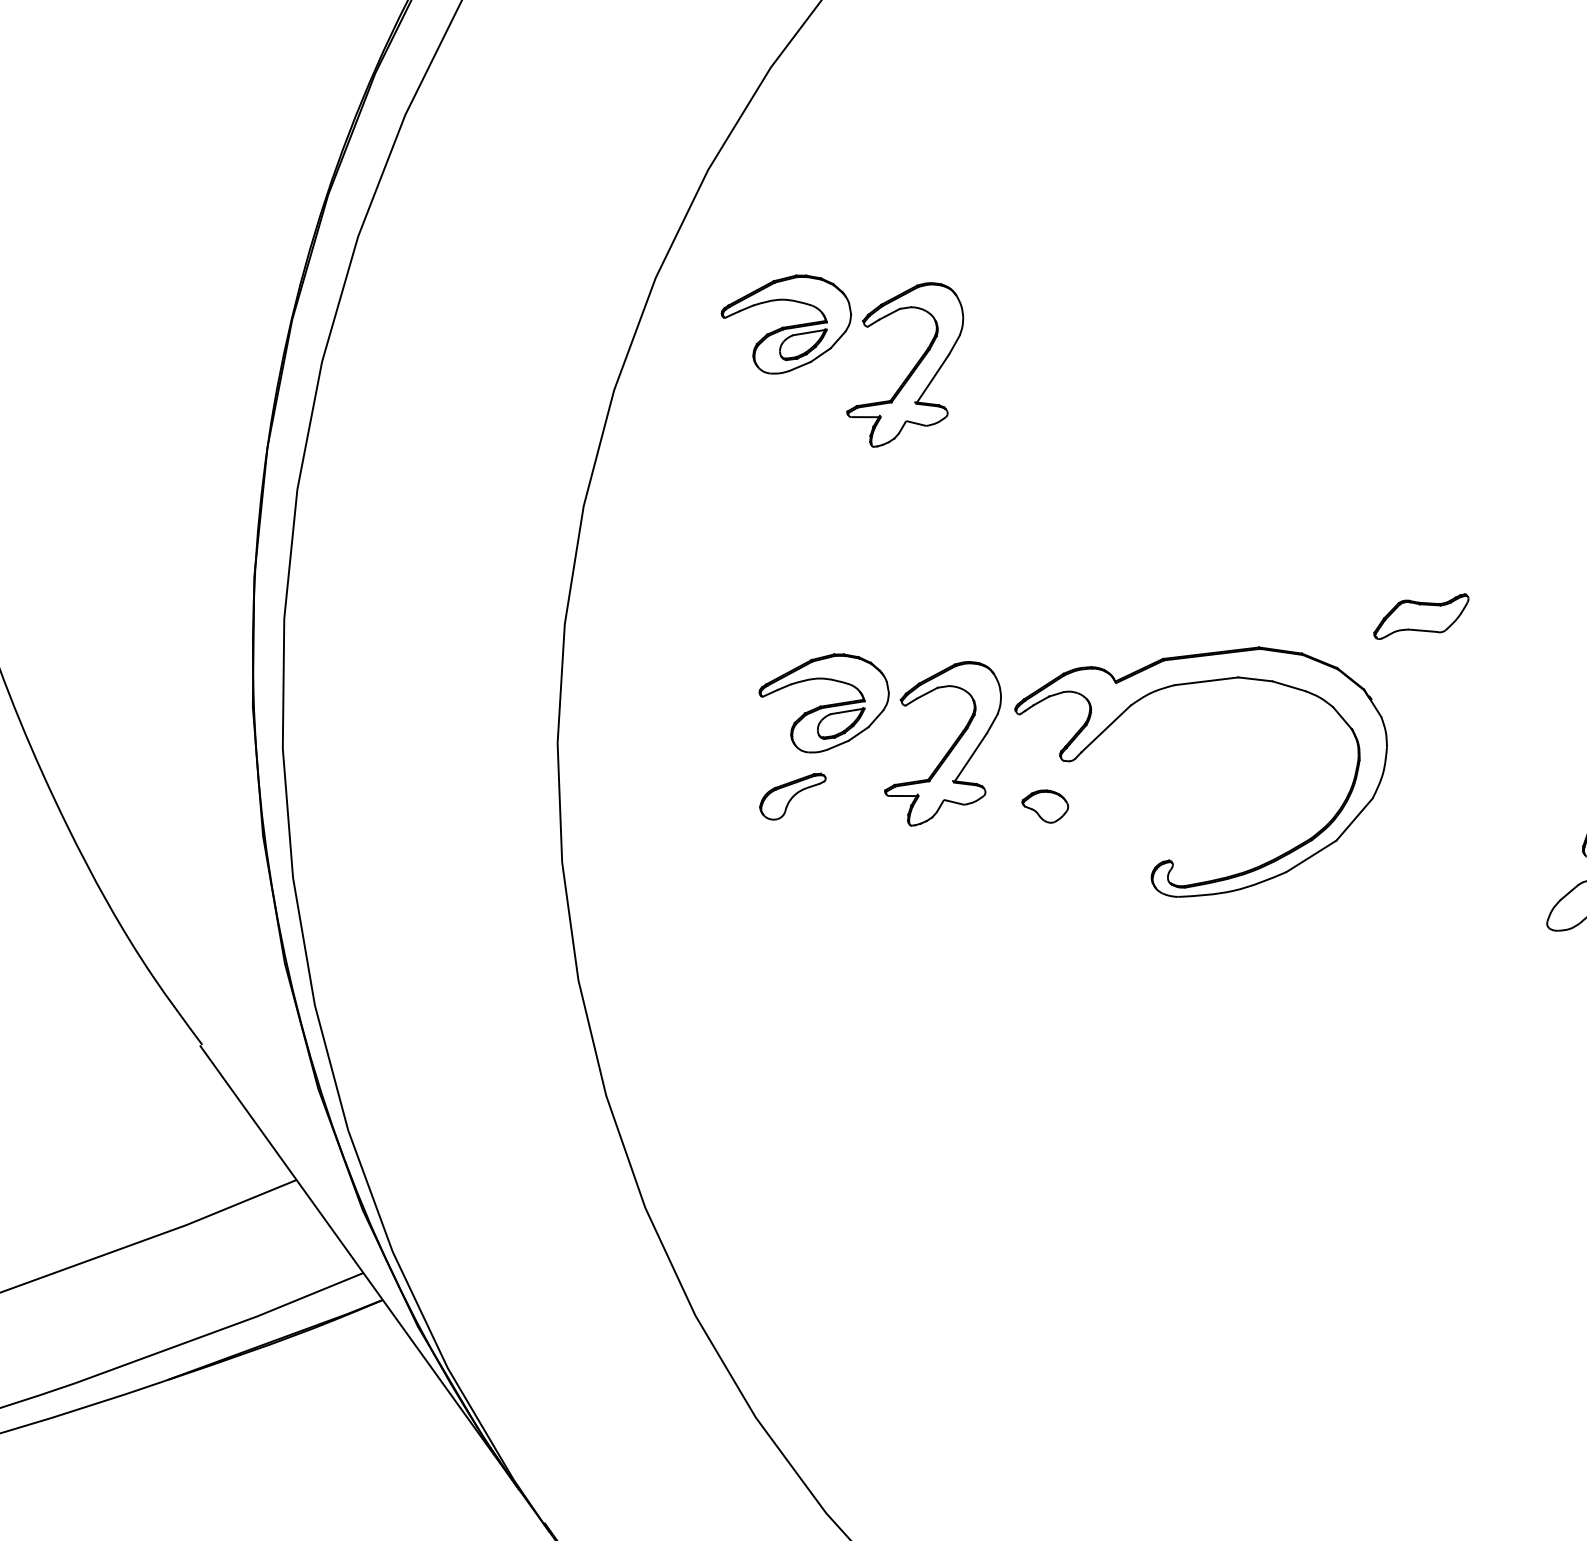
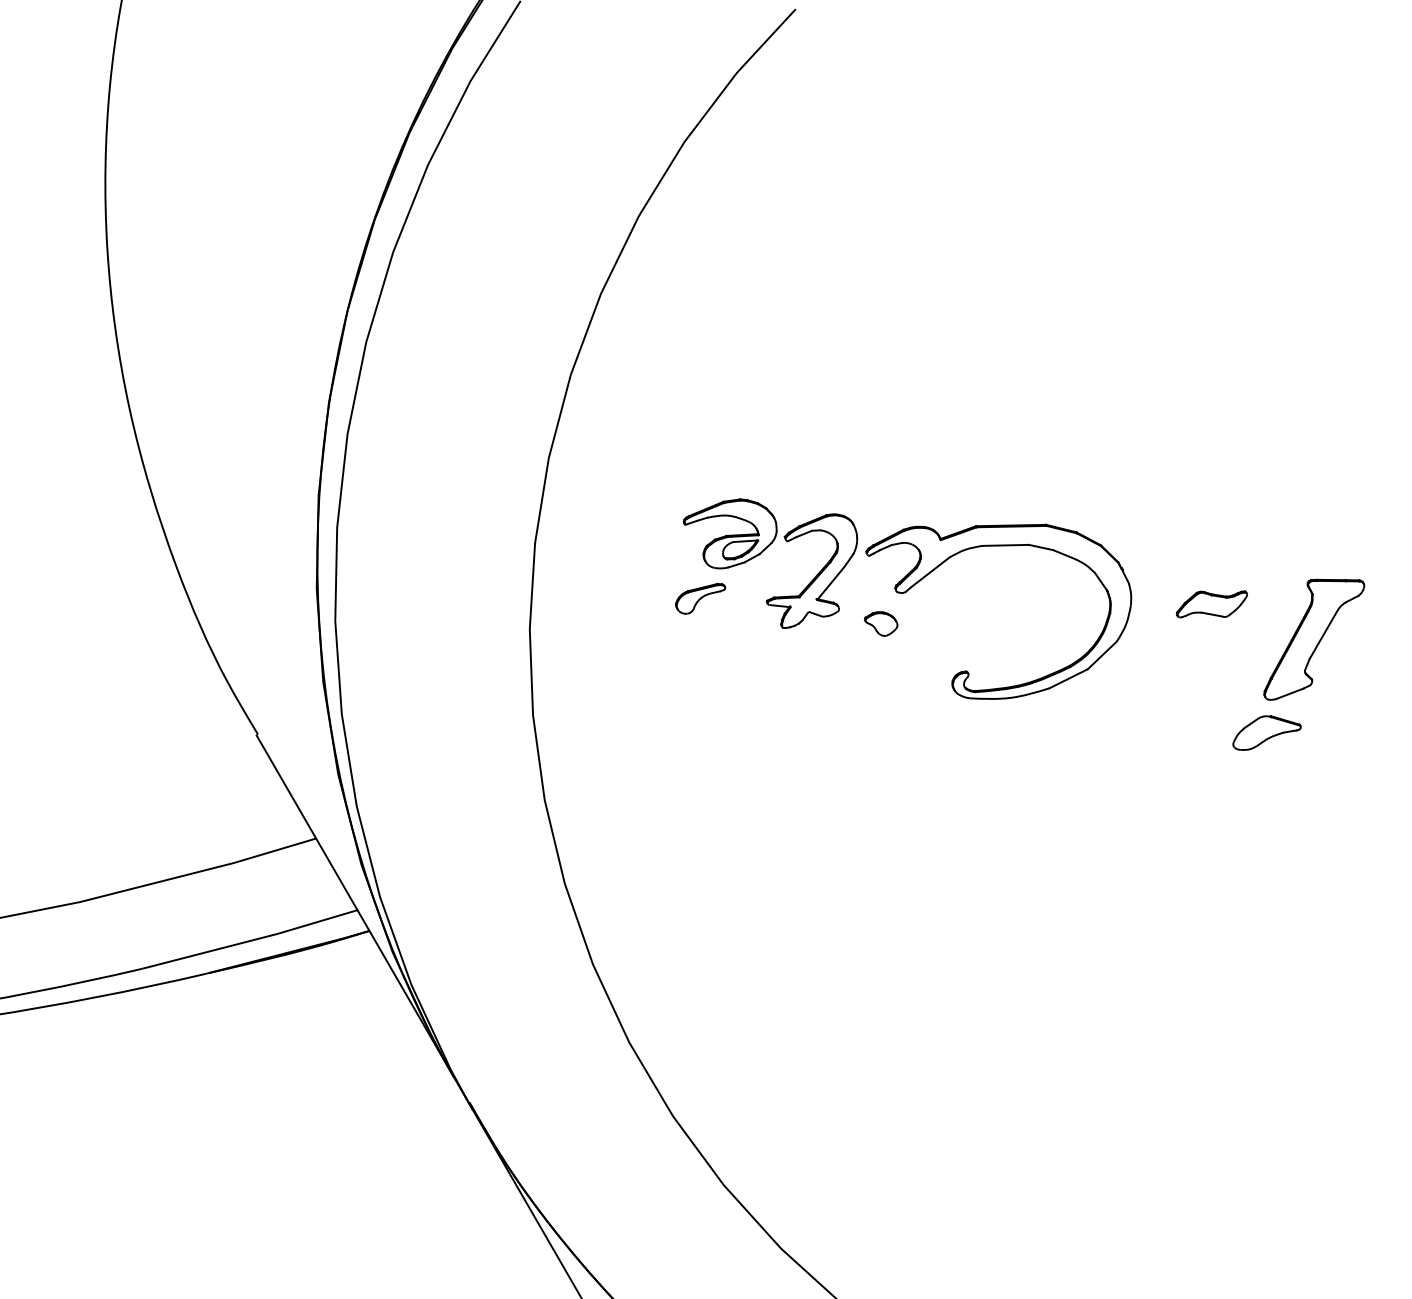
part: (833, 347) -> (761, 278), removed
part: (1420, 616) -> (1211, 604), moved

